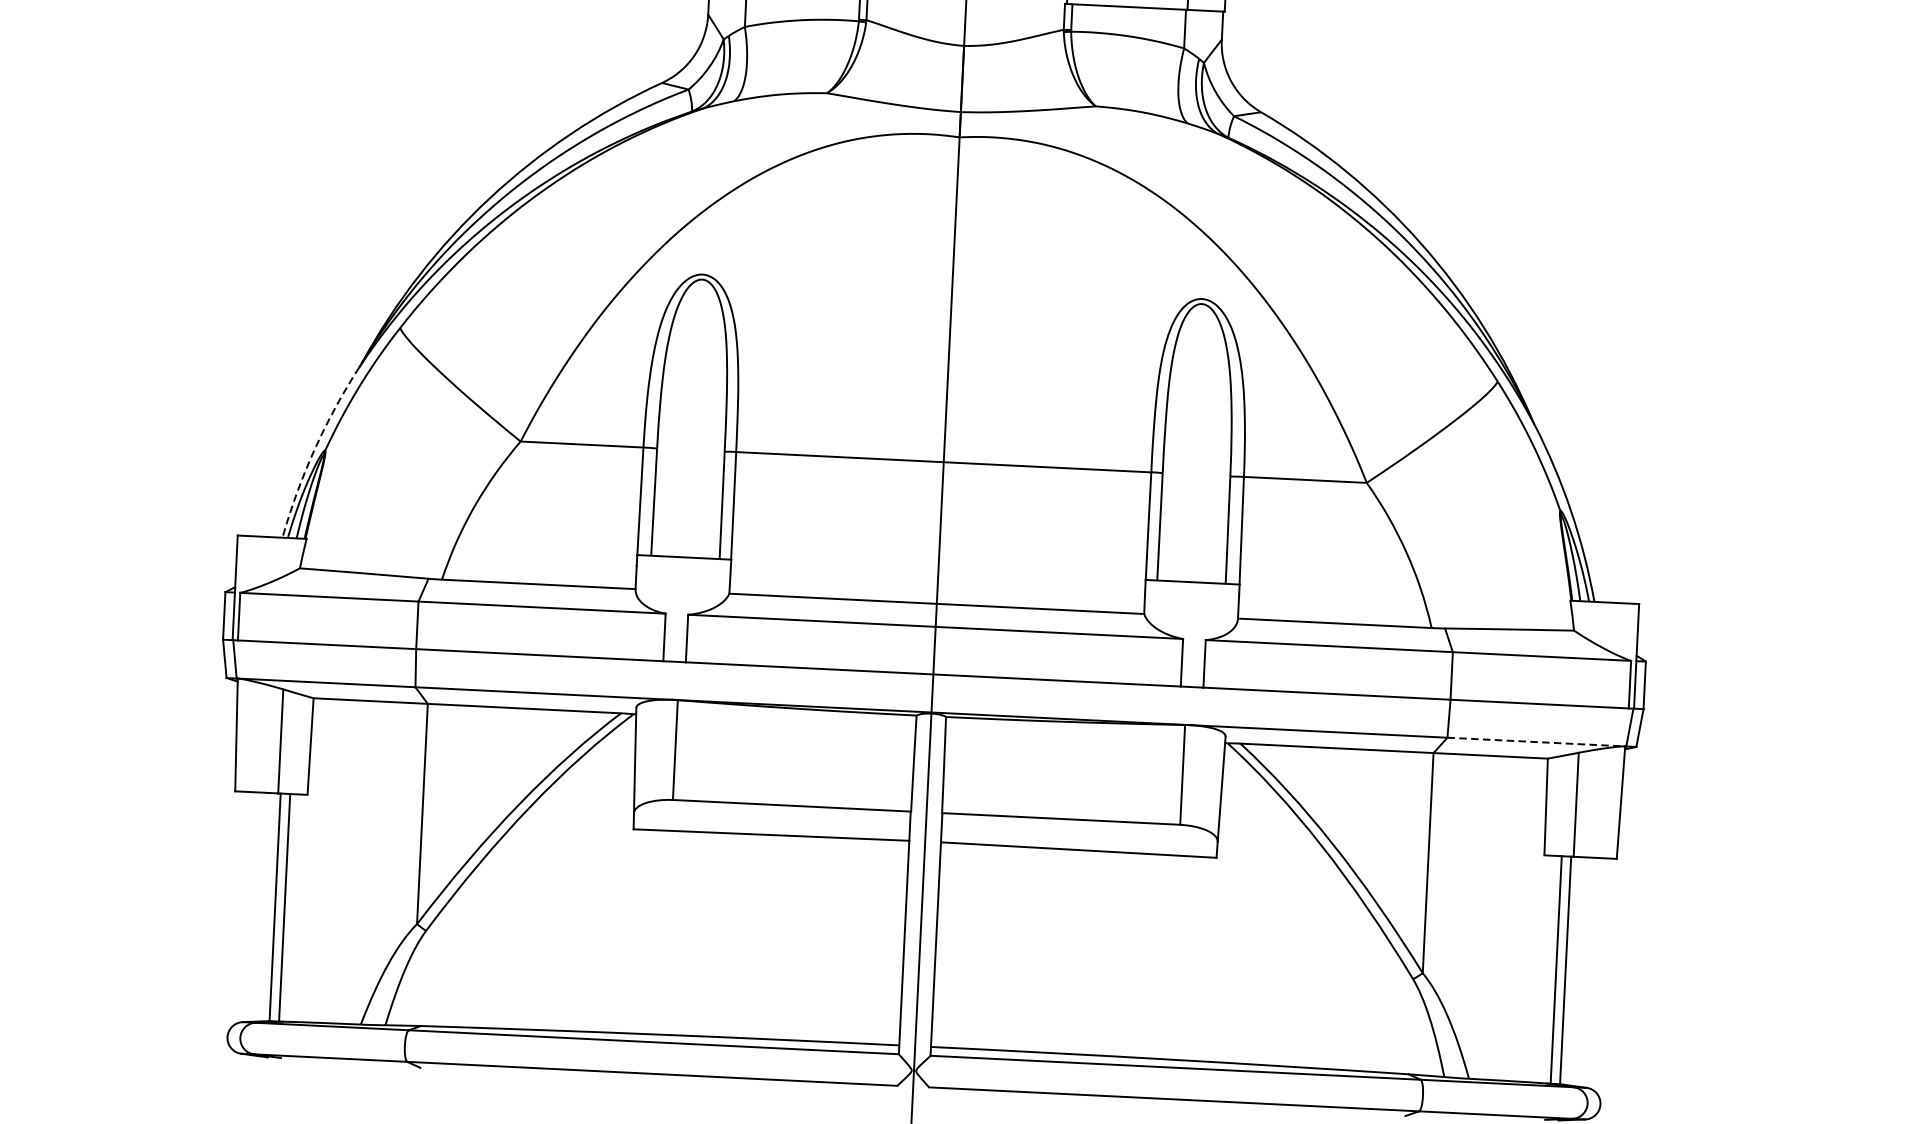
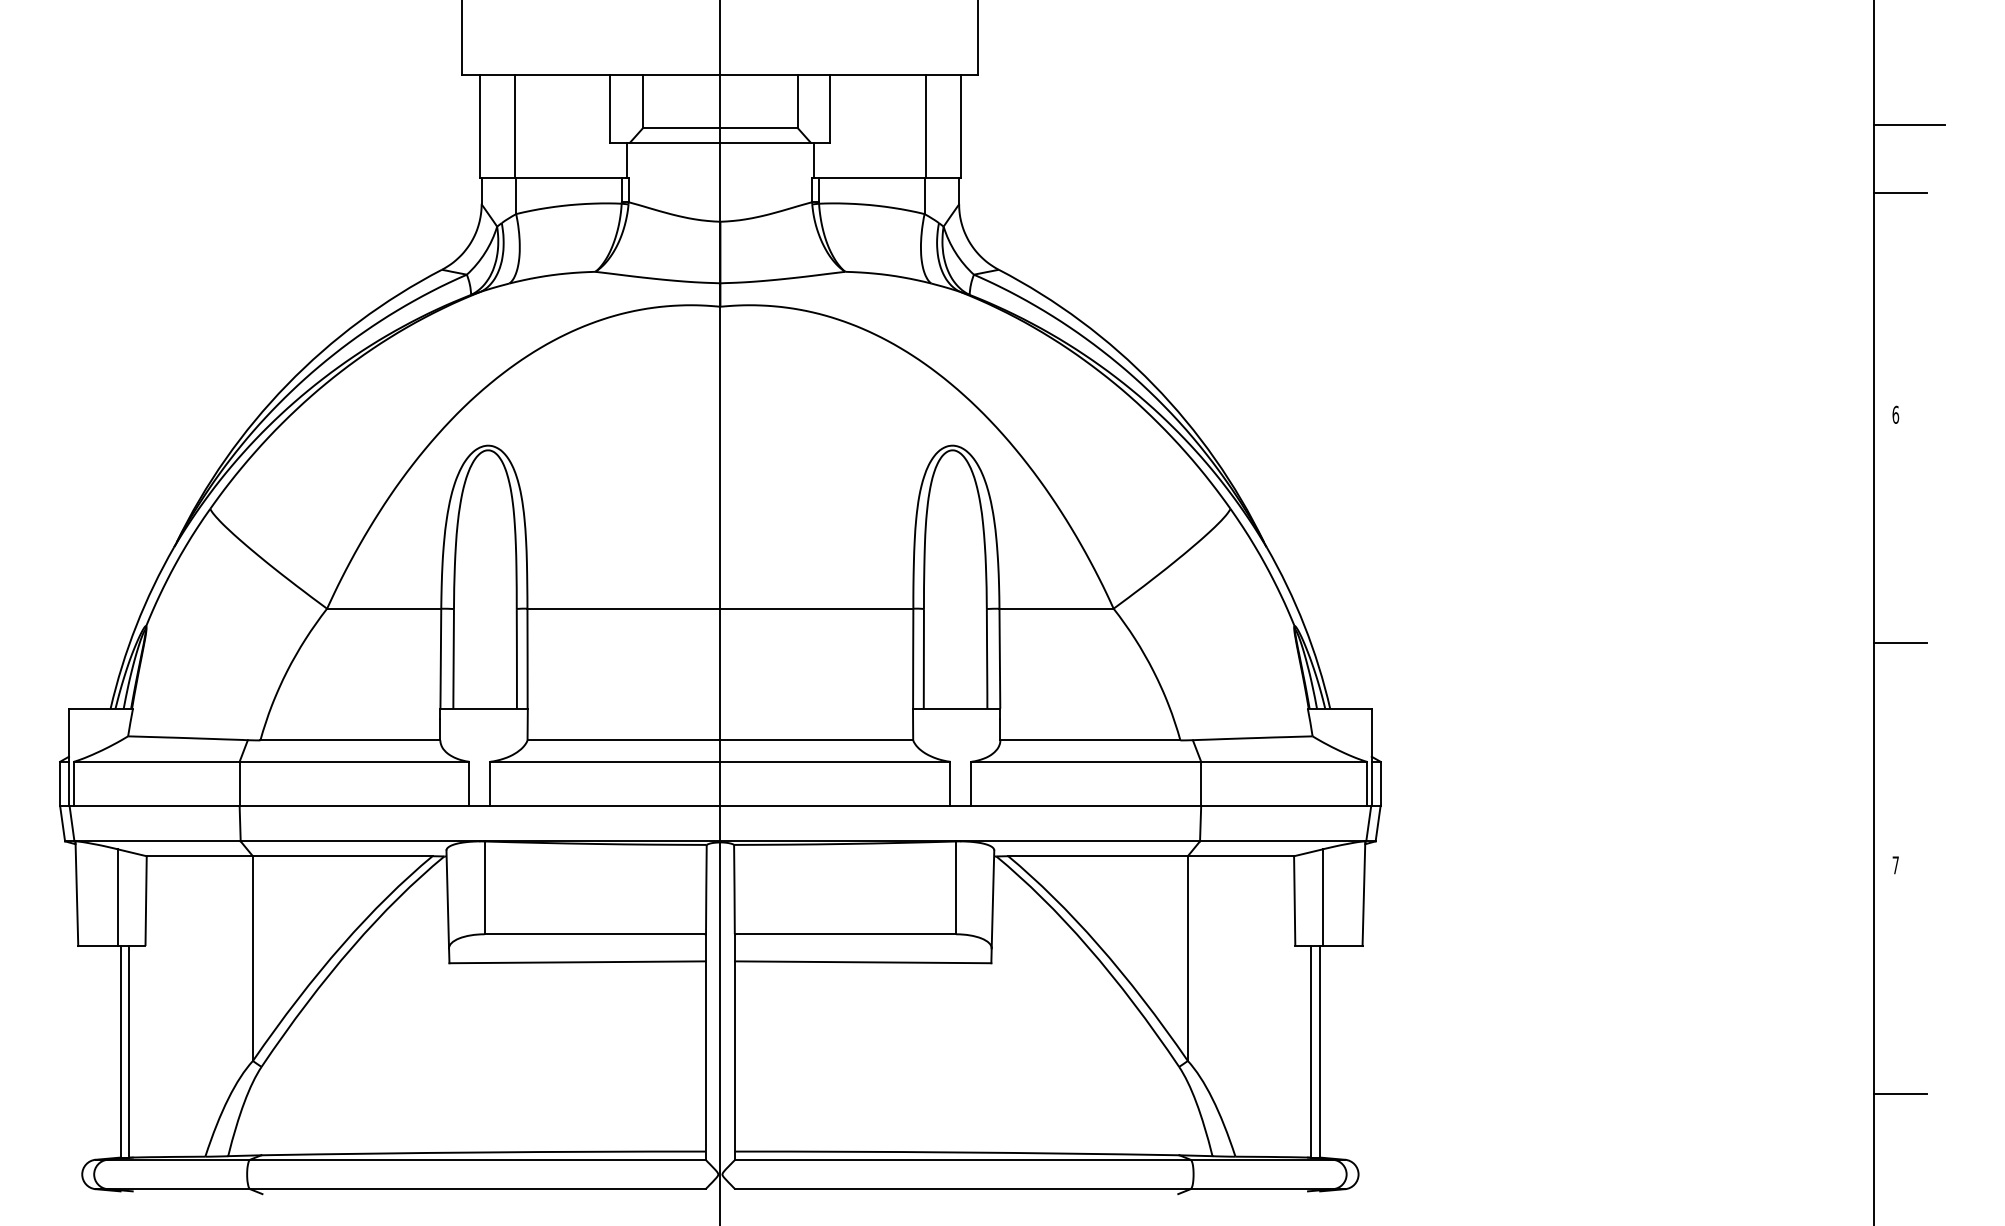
arc: (314, 449) -> (136, 625), dashed -> solid
line: (1536, 742) -> (1282, 841), dashed -> solid

